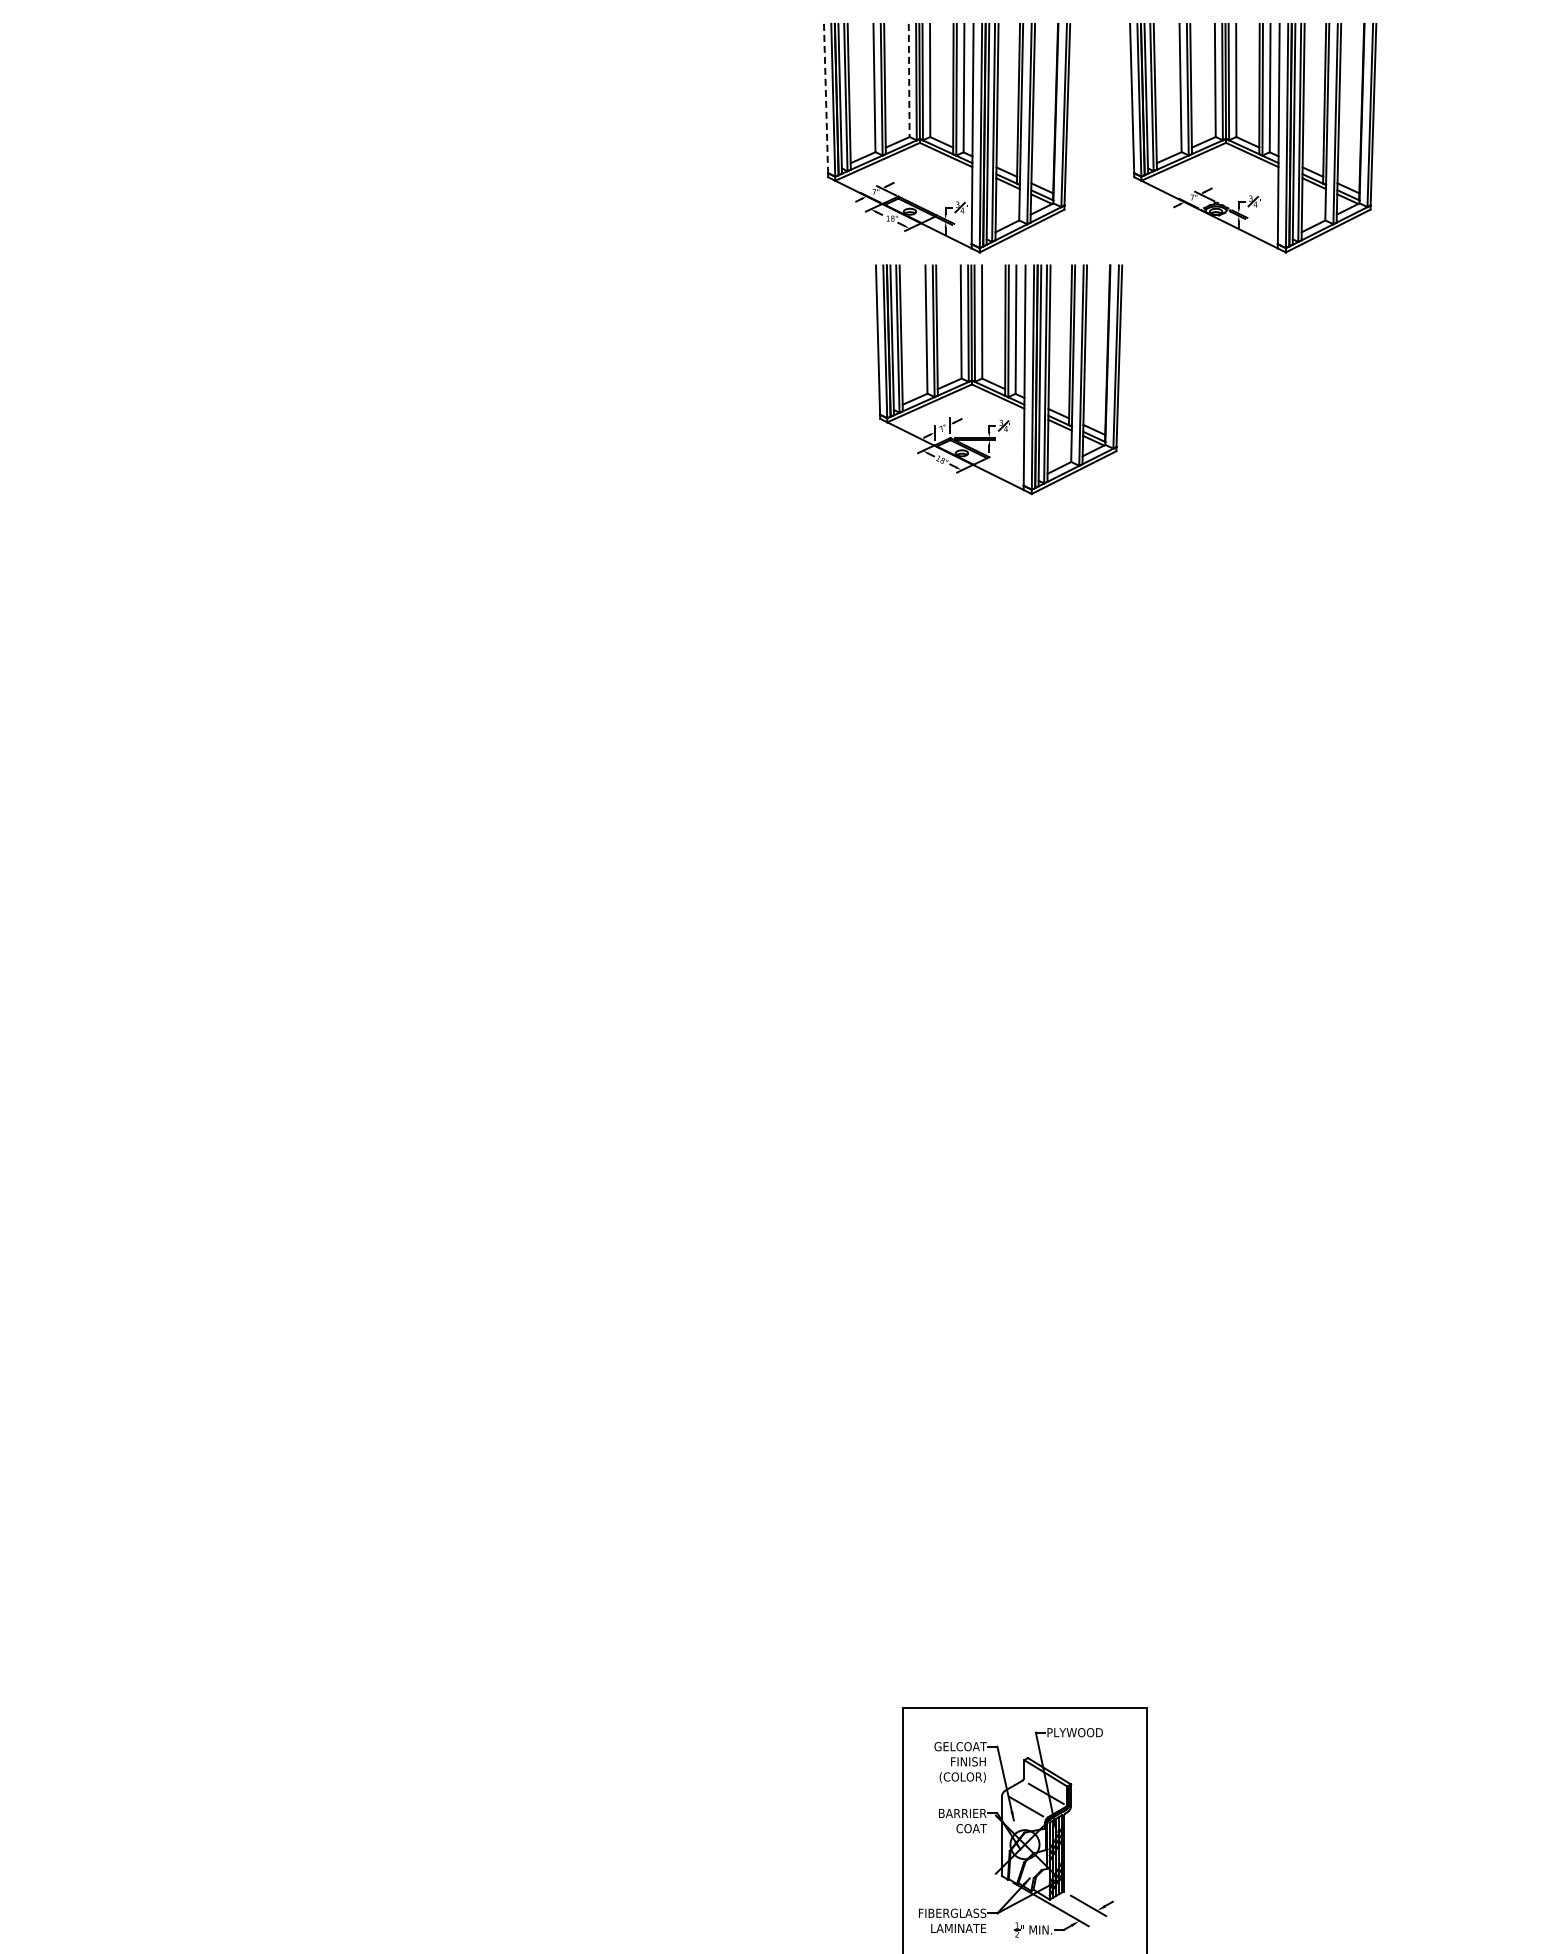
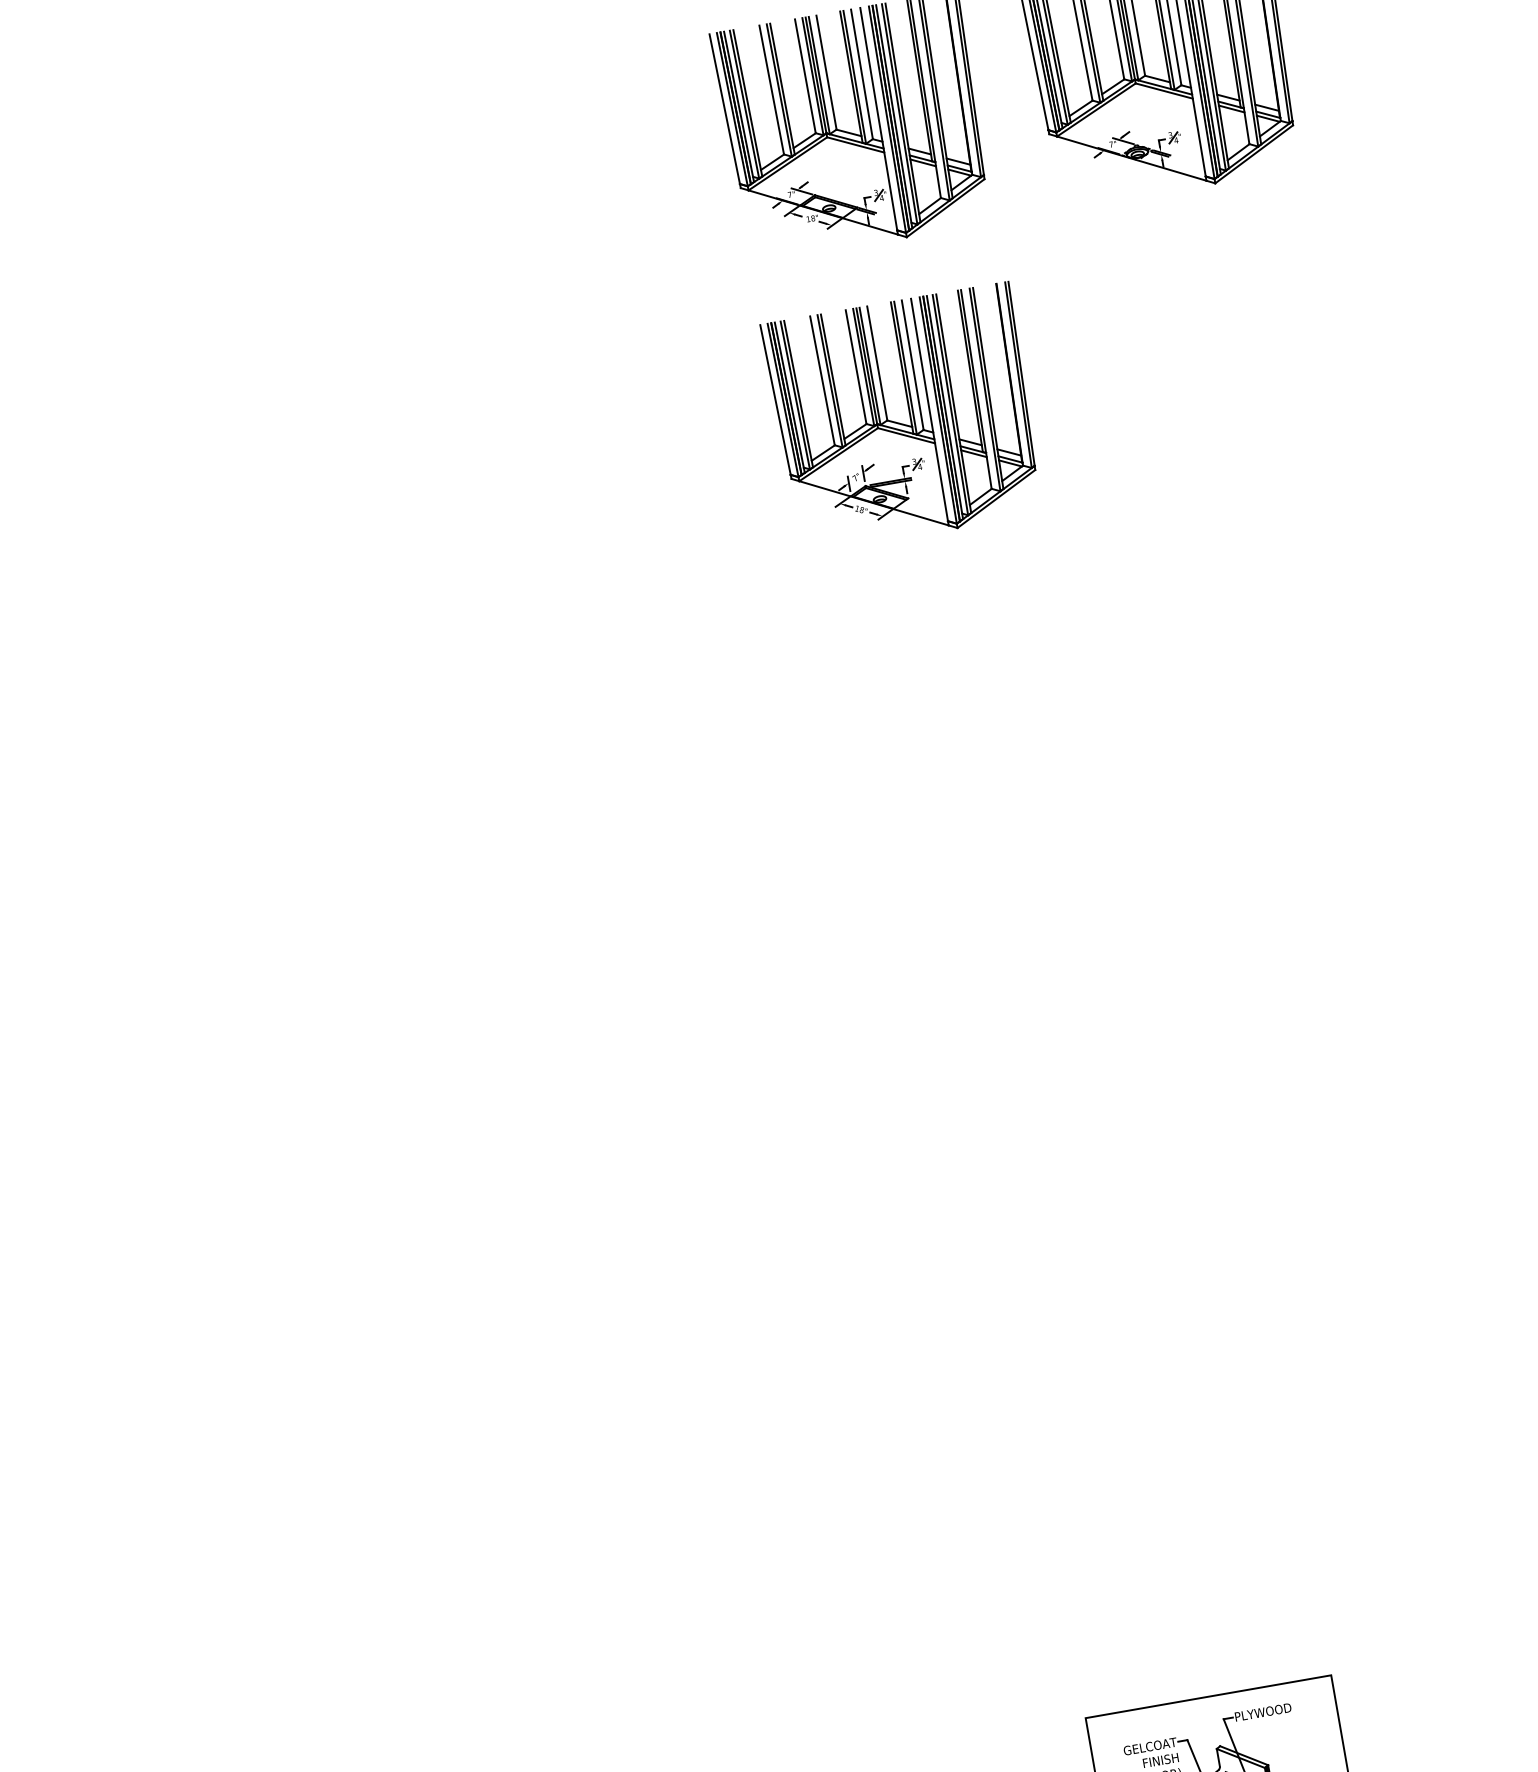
line: (909, 80) -> (805, 76), dashed -> solid
line: (826, 98) -> (725, 109), dashed -> solid
part: (999, 379) -> (904, 418), moved

